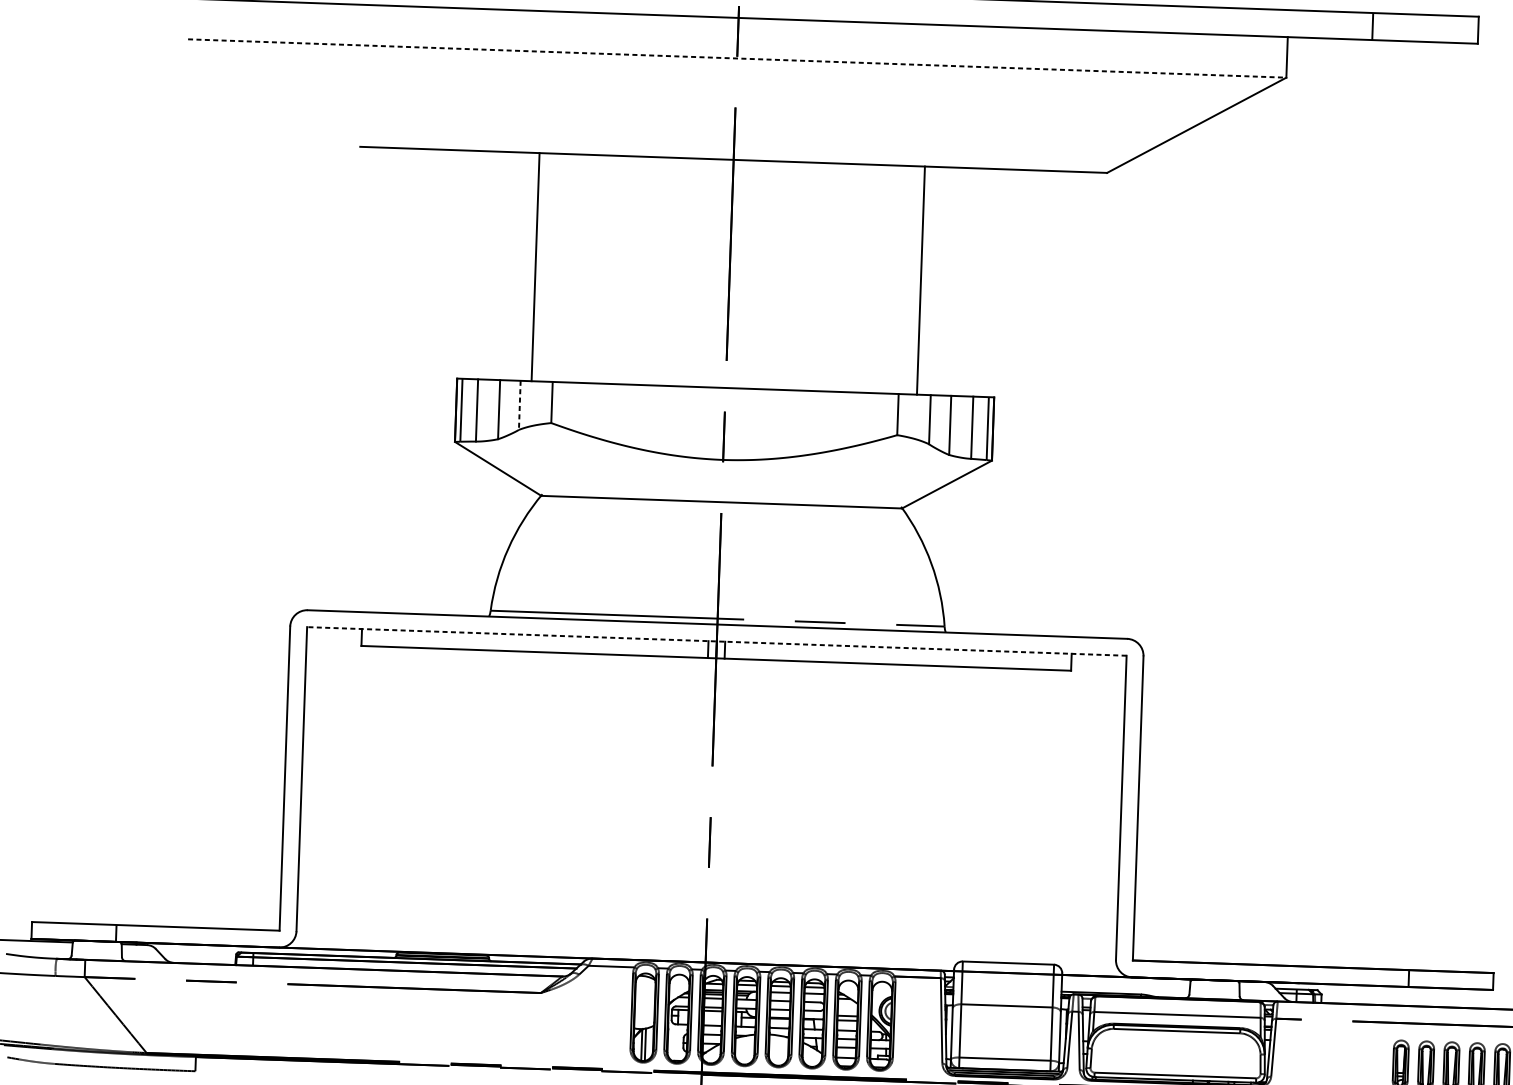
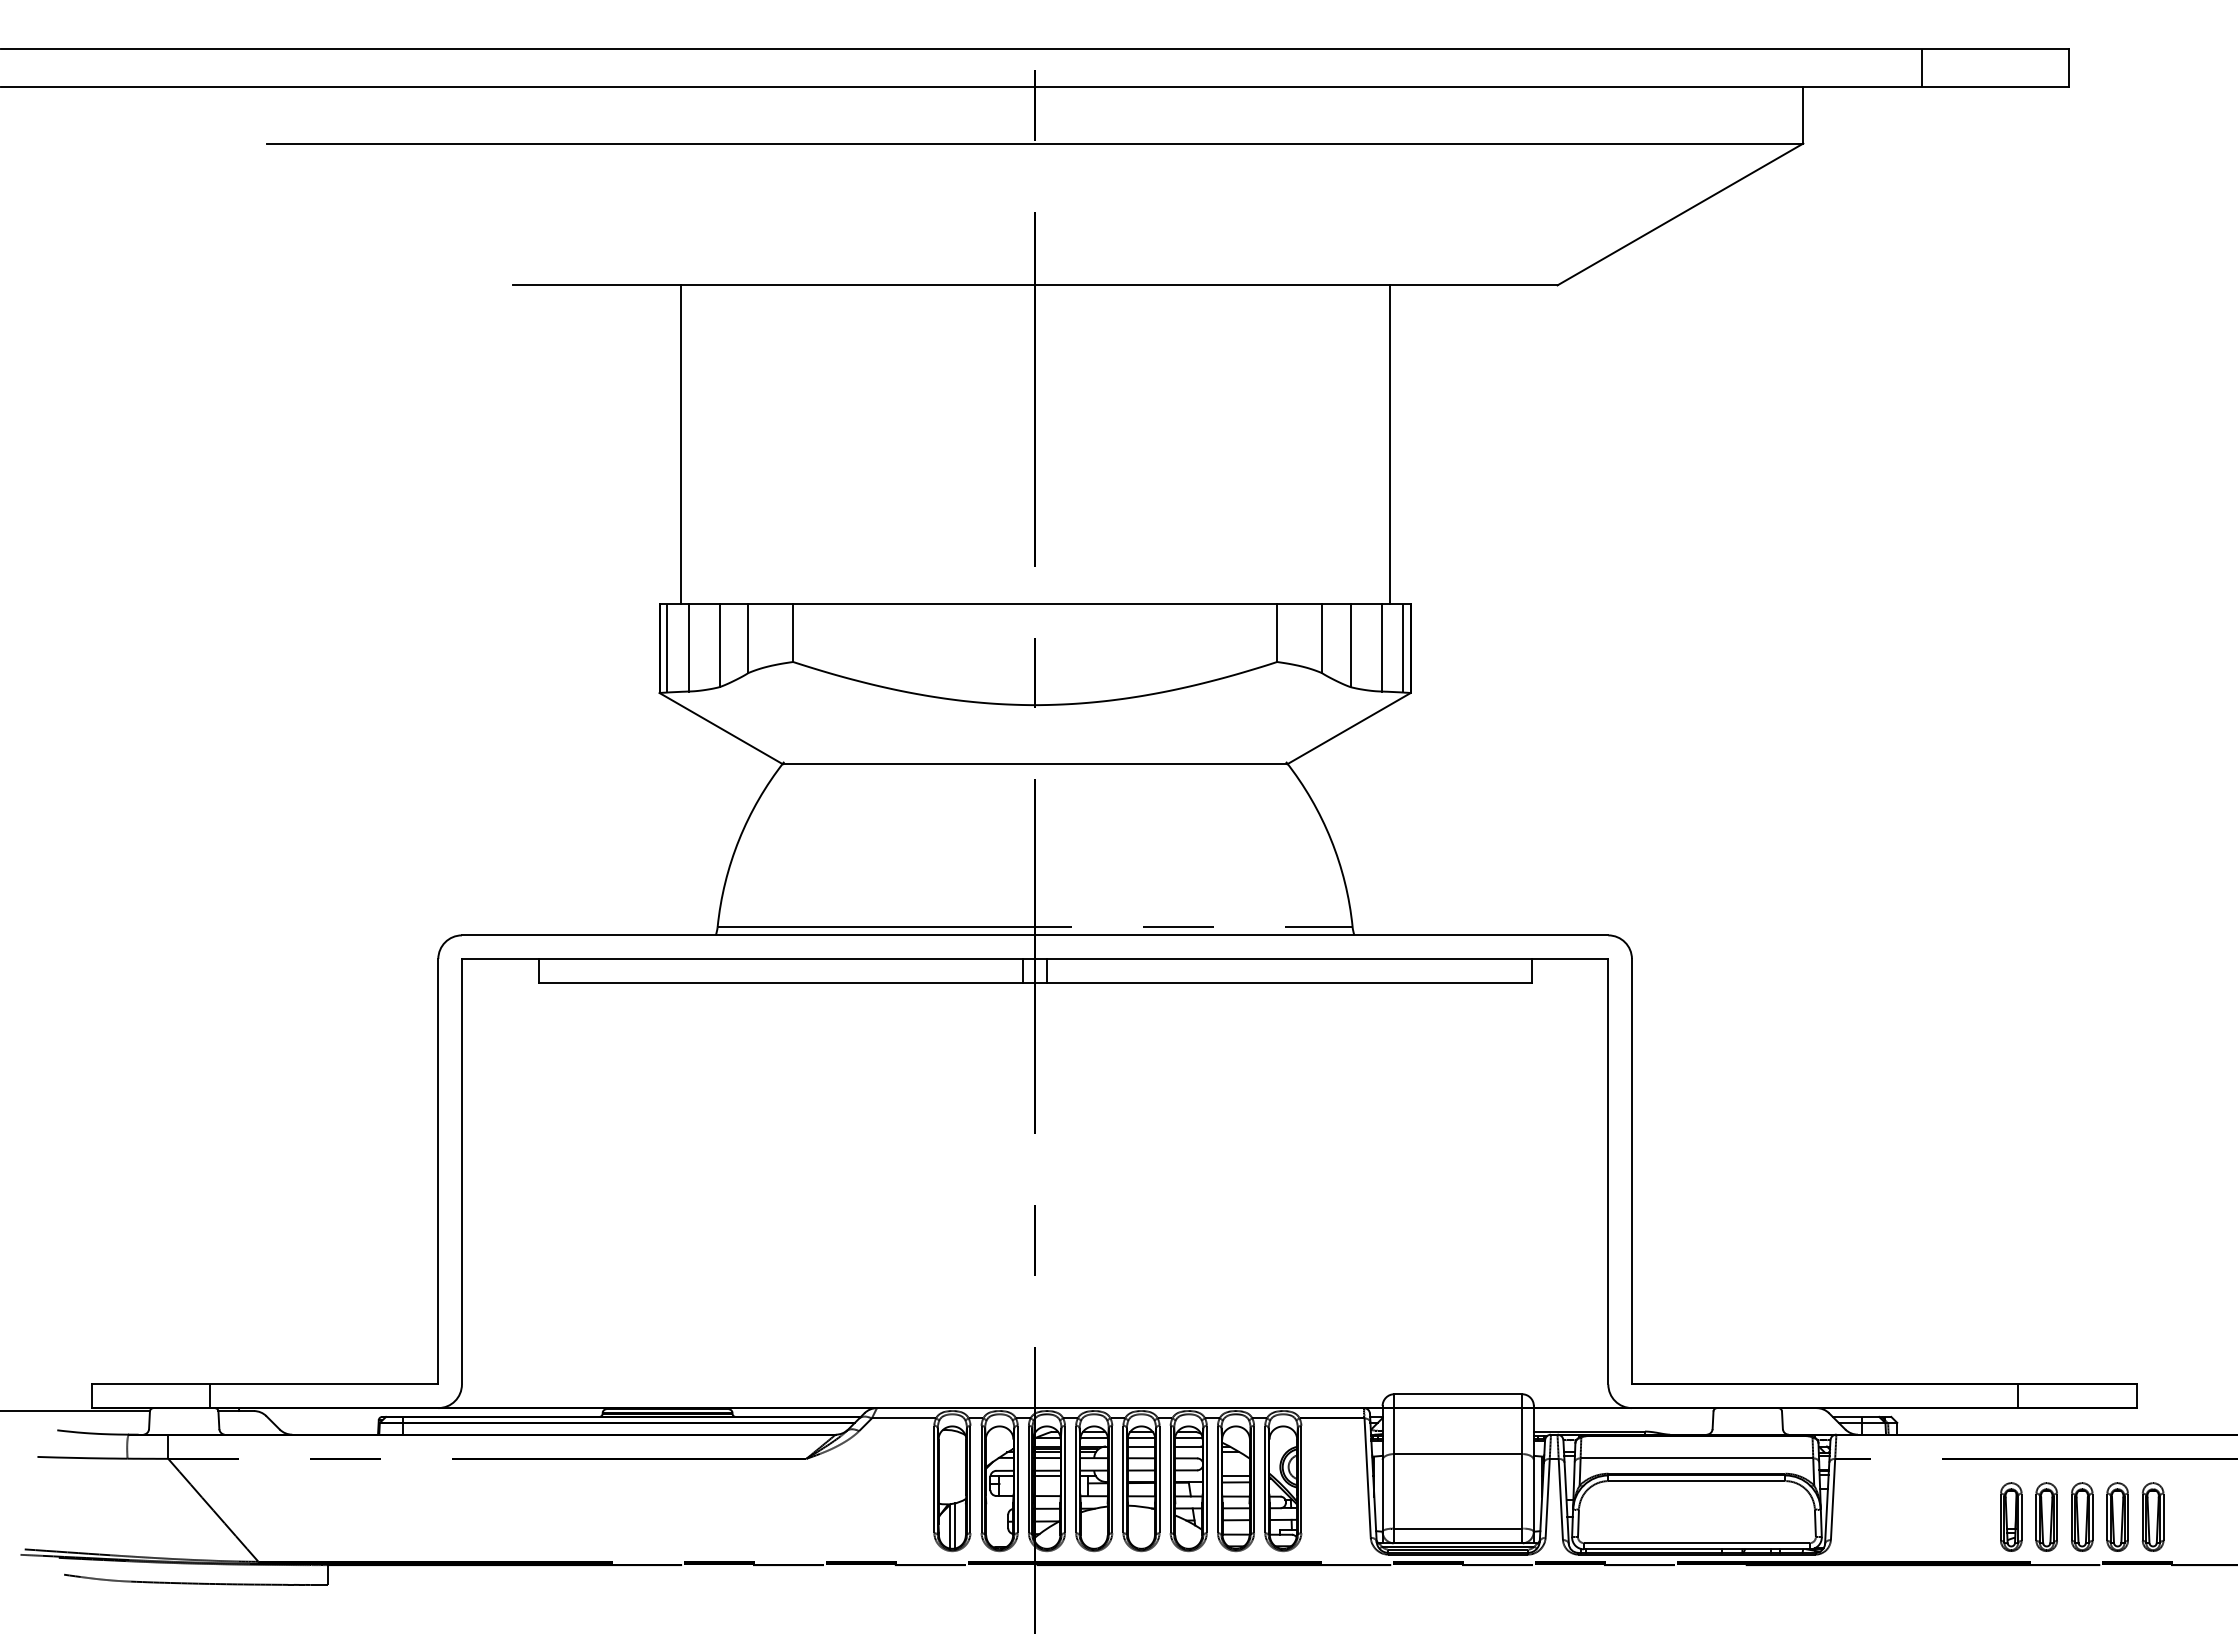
line: (737, 58) -> (1035, 143), dashed -> solid
line: (535, 266) -> (680, 444), moved
line: (920, 280) -> (1389, 444), moved
line: (519, 405) -> (748, 639), dashed -> solid
line: (716, 641) -> (1034, 959), dashed -> solid

